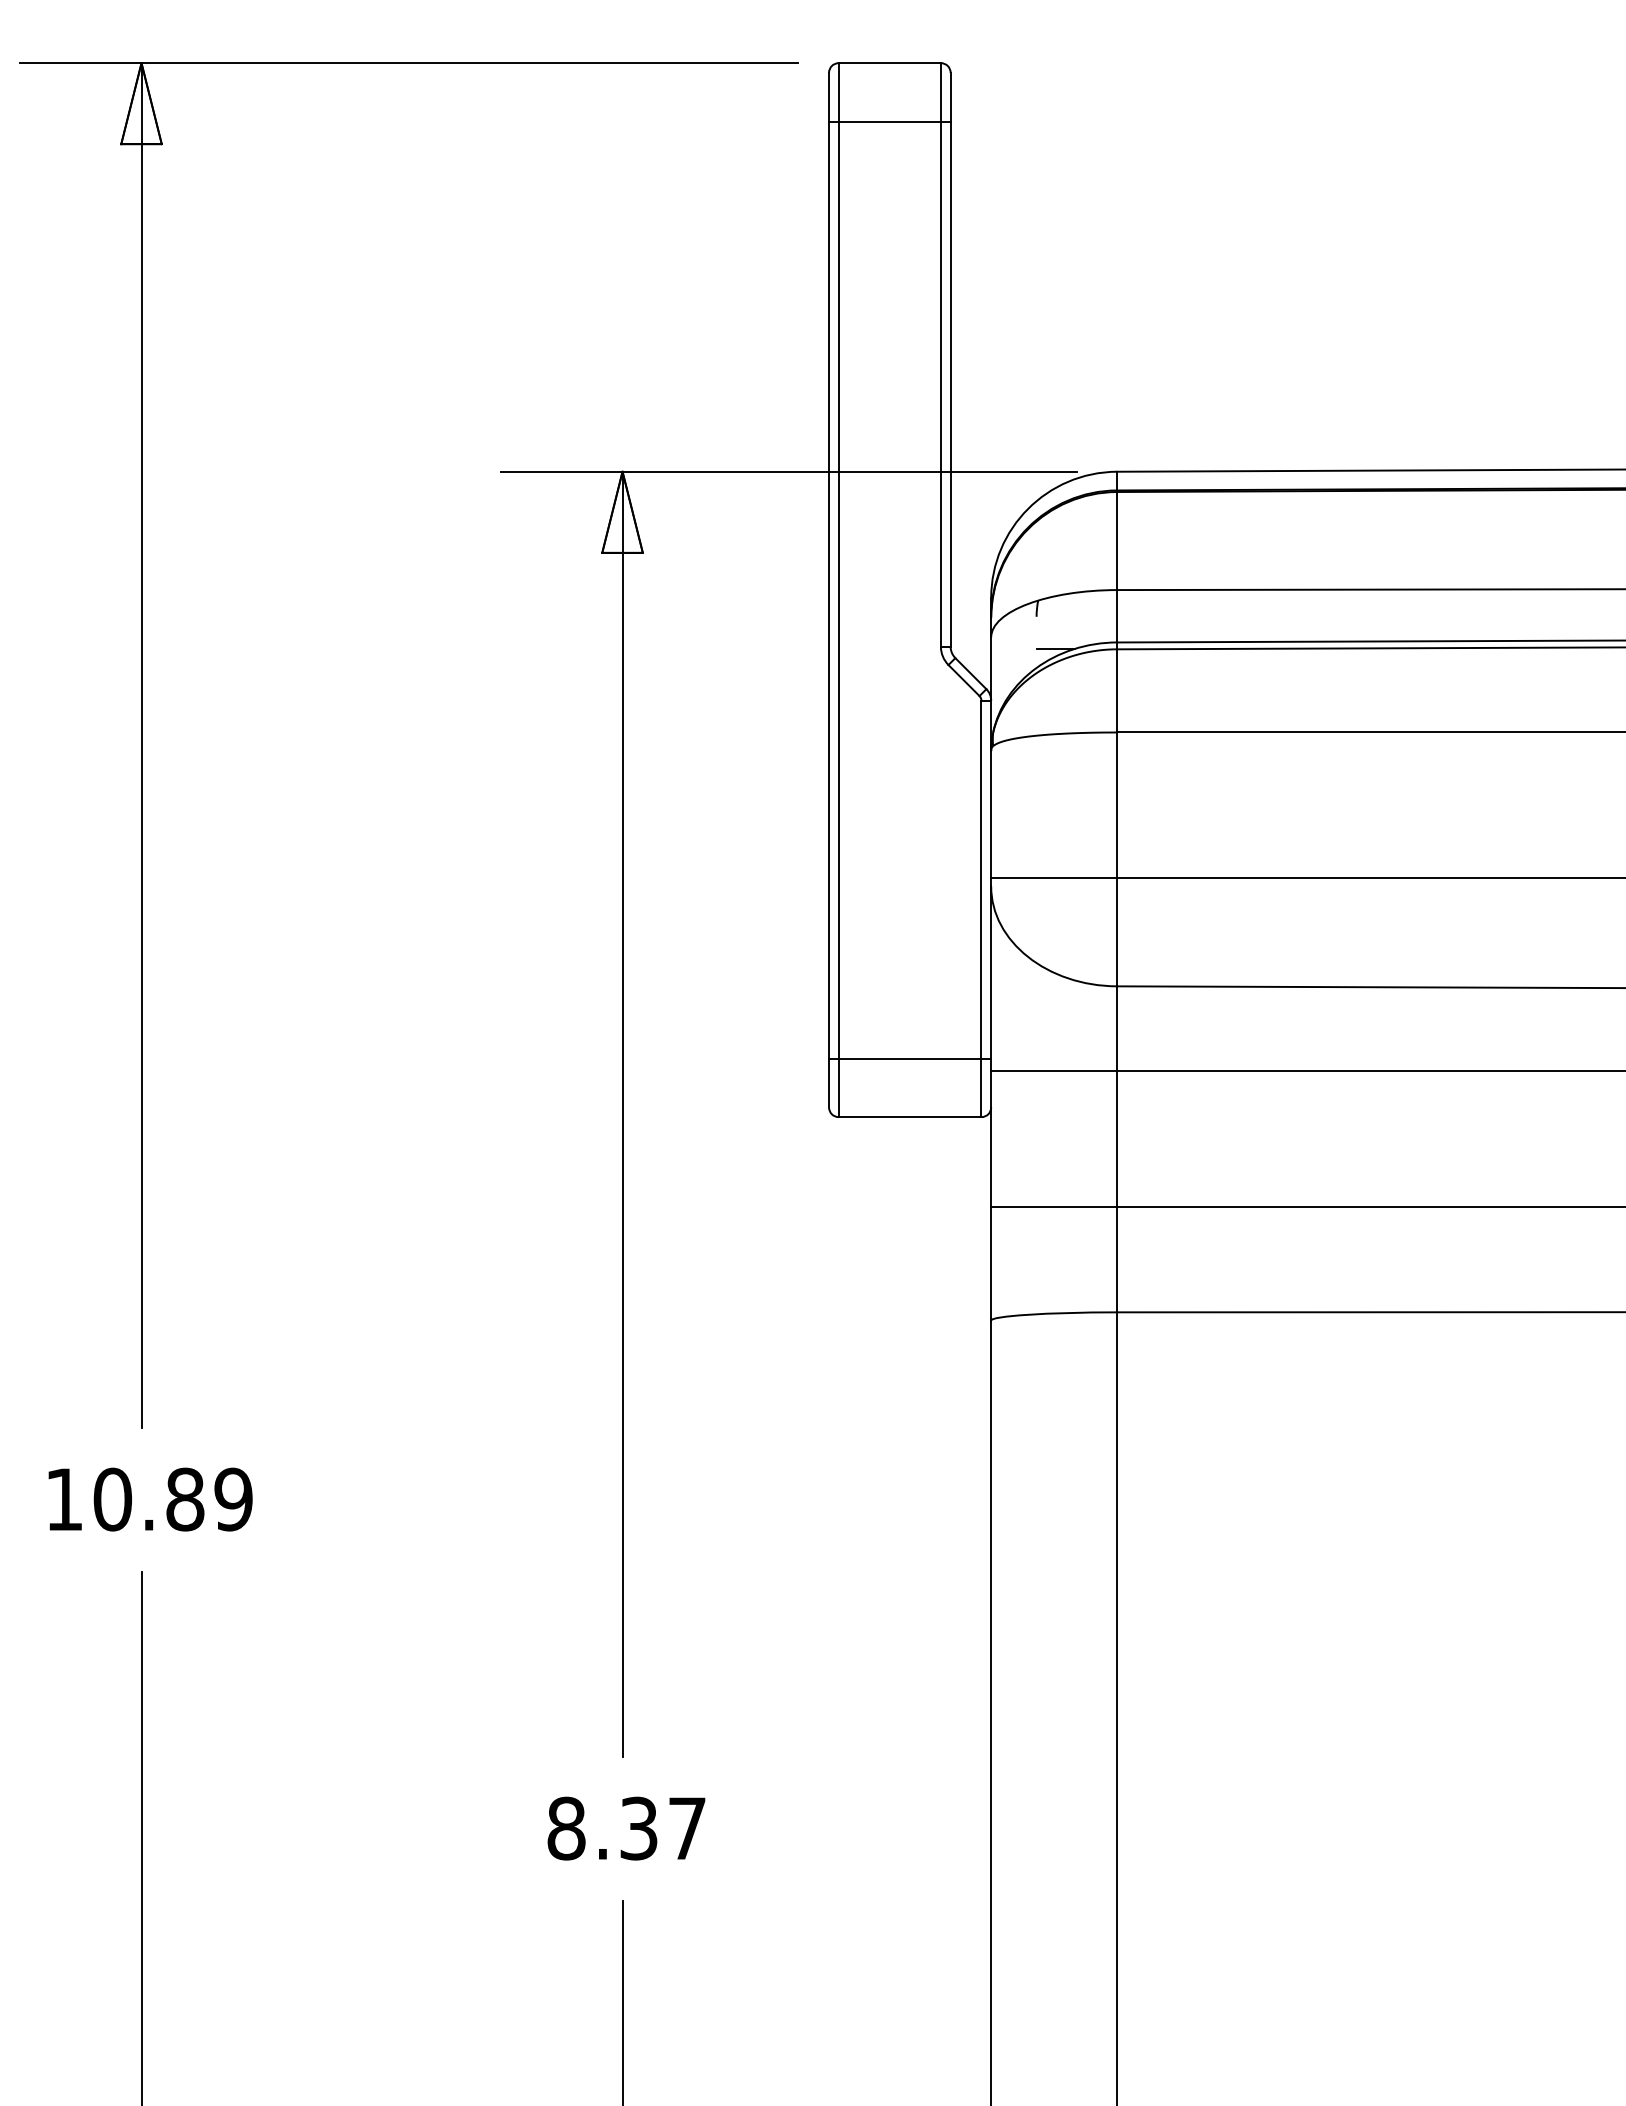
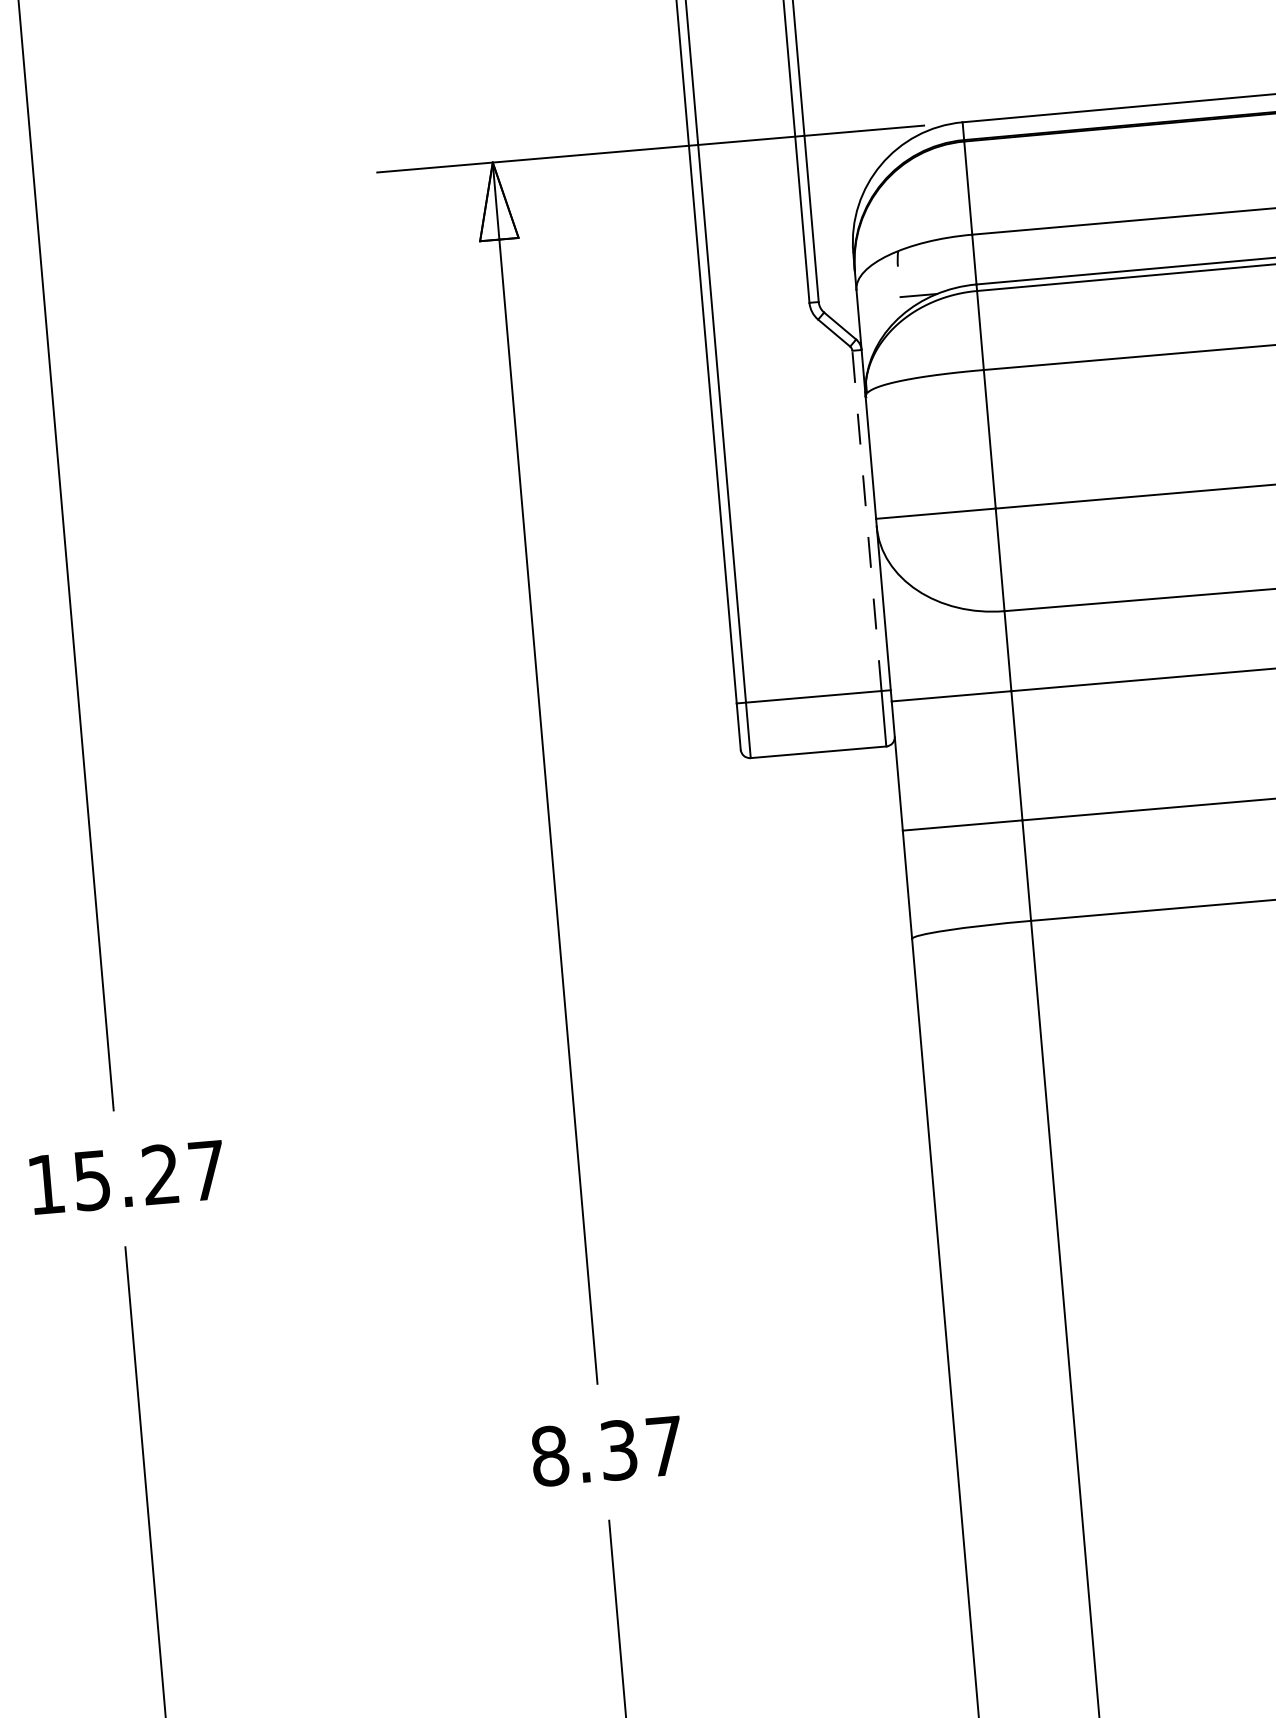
line: (981, 879) -> (866, 520), solid -> dashed
text: (172, 1499) -> (148, 1175), 10.89 -> 15.27

